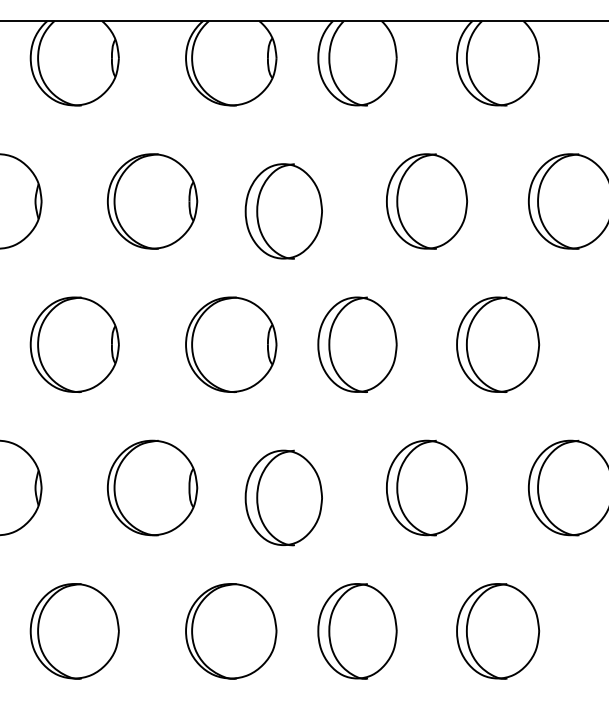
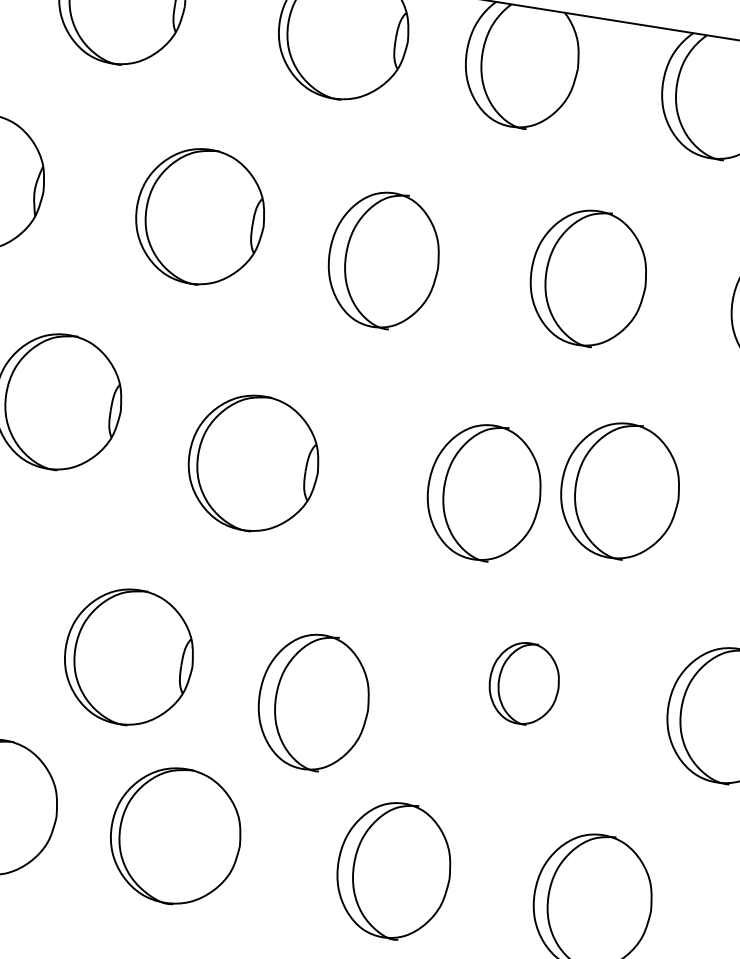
part: (231, 344) -> (254, 463), moved
part: (357, 344) -> (484, 492), moved
part: (498, 344) -> (620, 490), moved
part: (152, 487) -> (129, 656), moved
part: (426, 487) -> (523, 682), size x0.6
part: (283, 497) -> (313, 701), moved
part: (231, 631) -> (176, 836), moved

